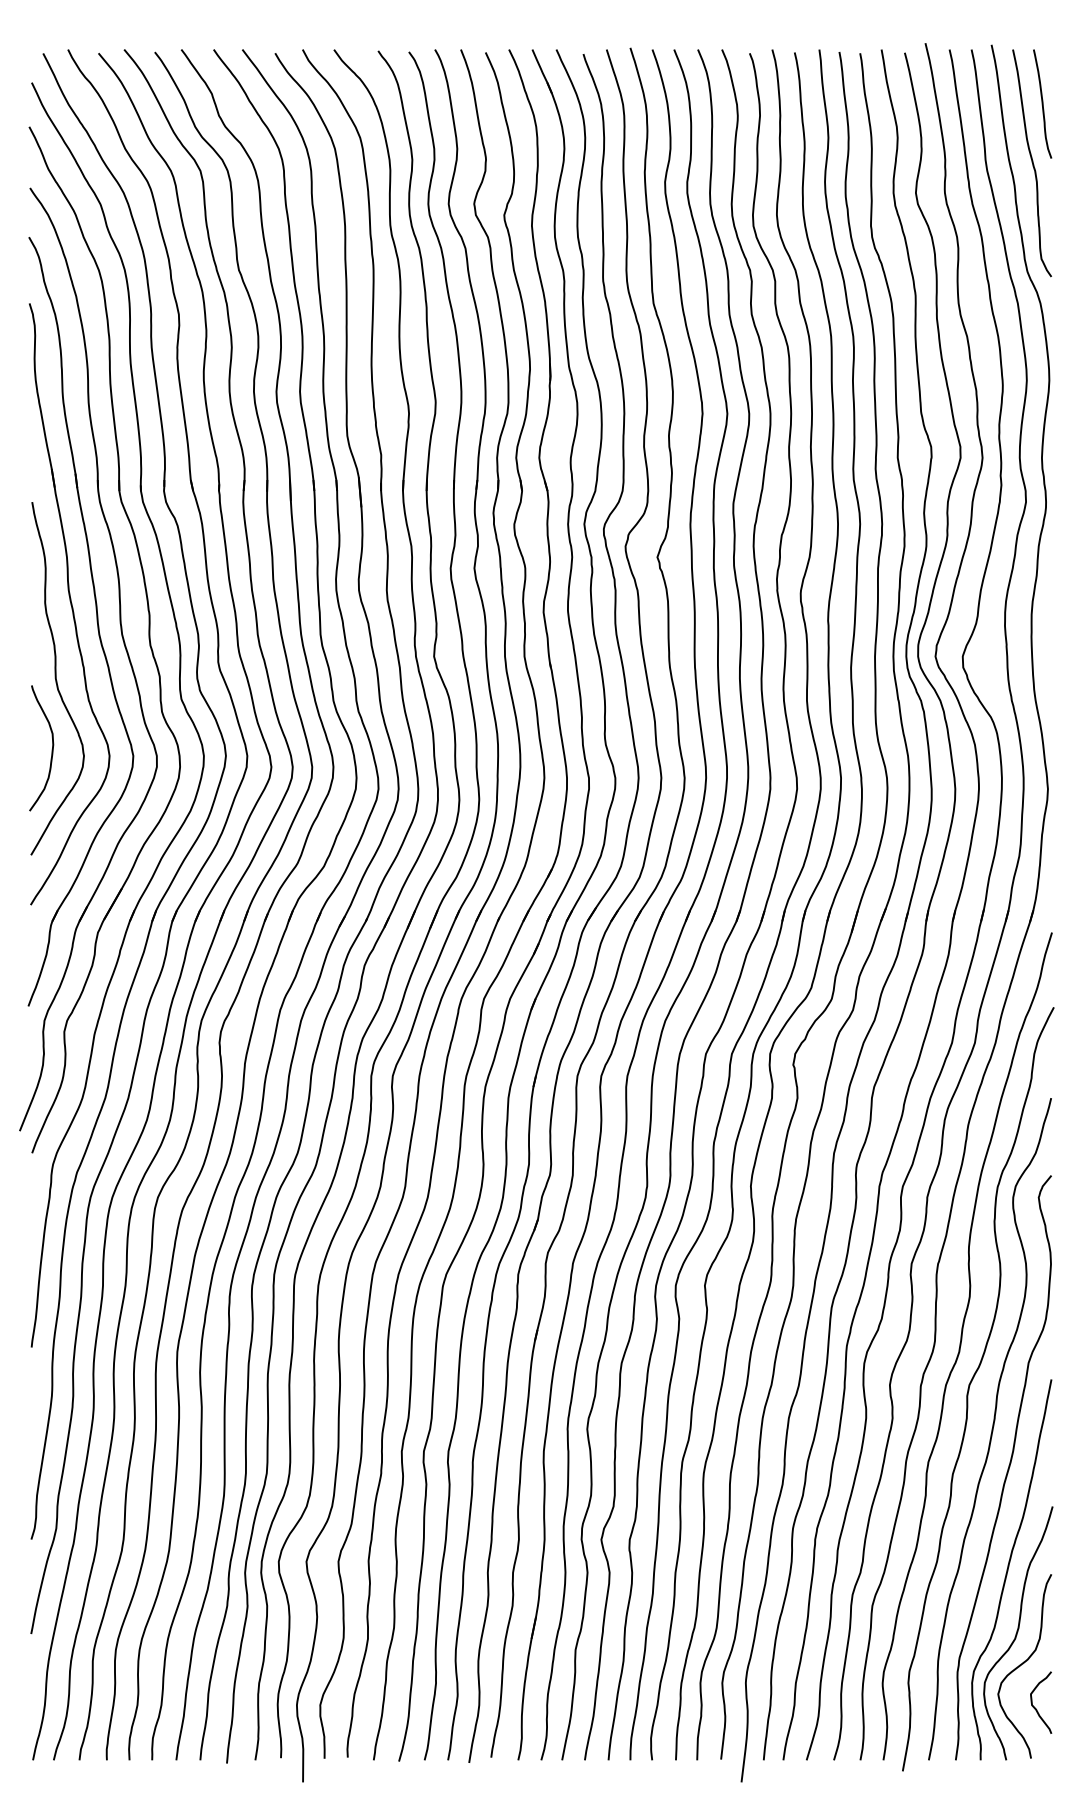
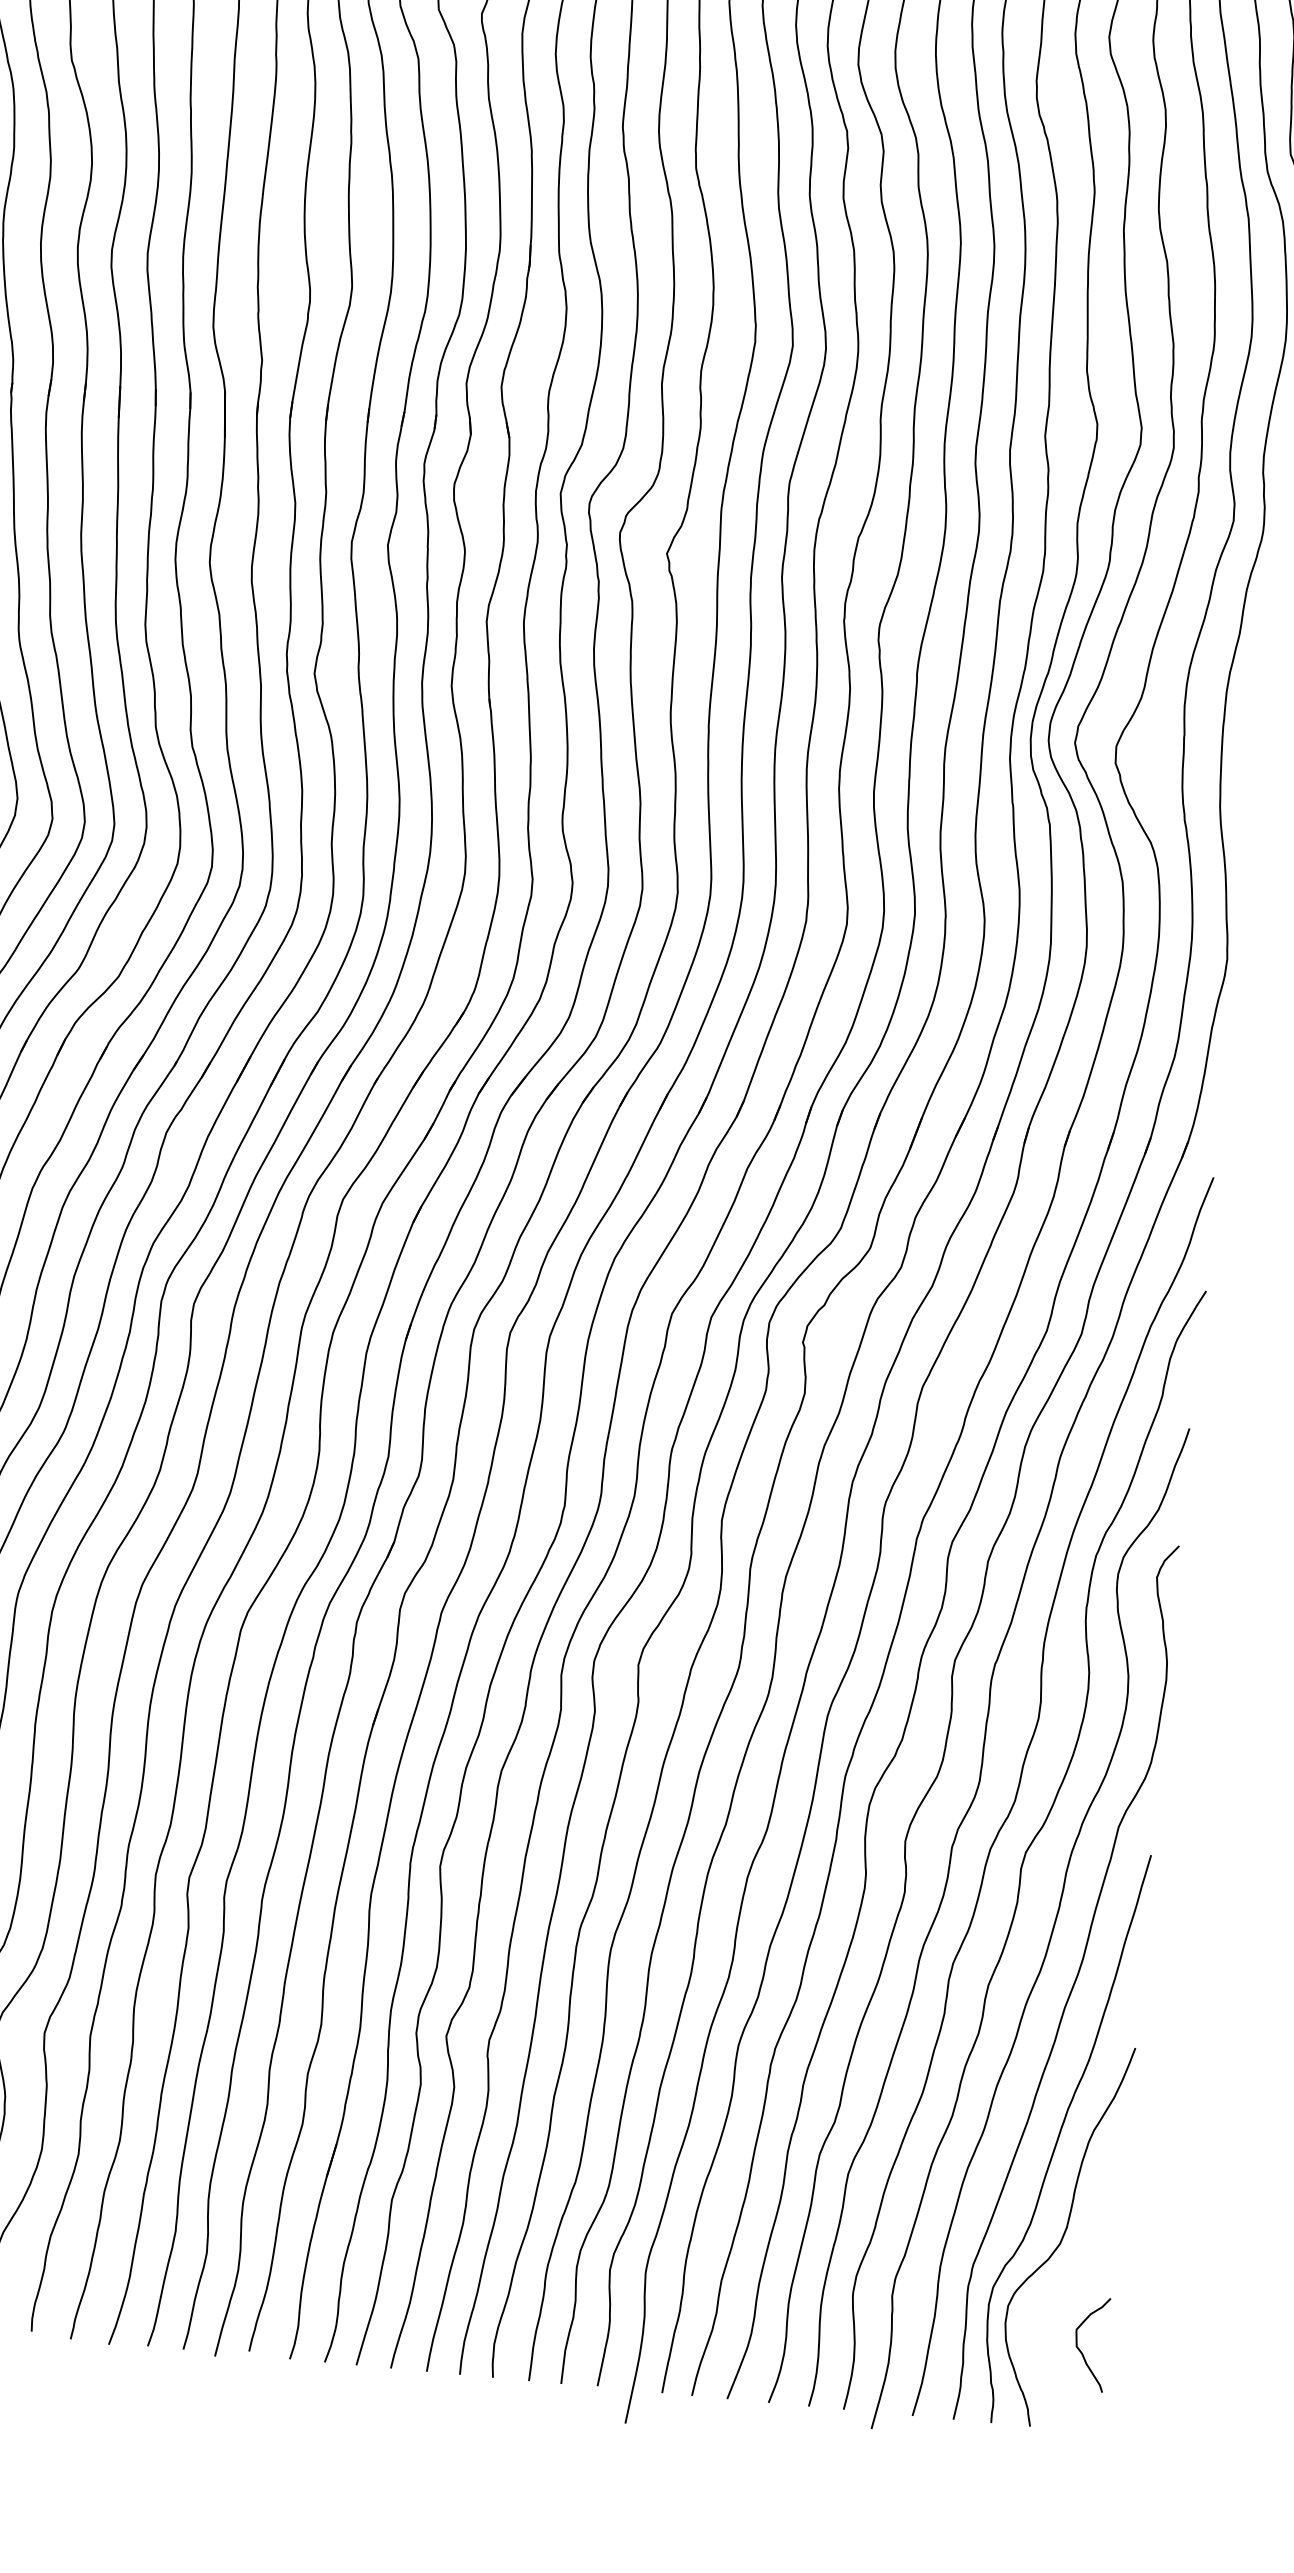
curve: (1023, 1664) -> (1069, 2283), removed

